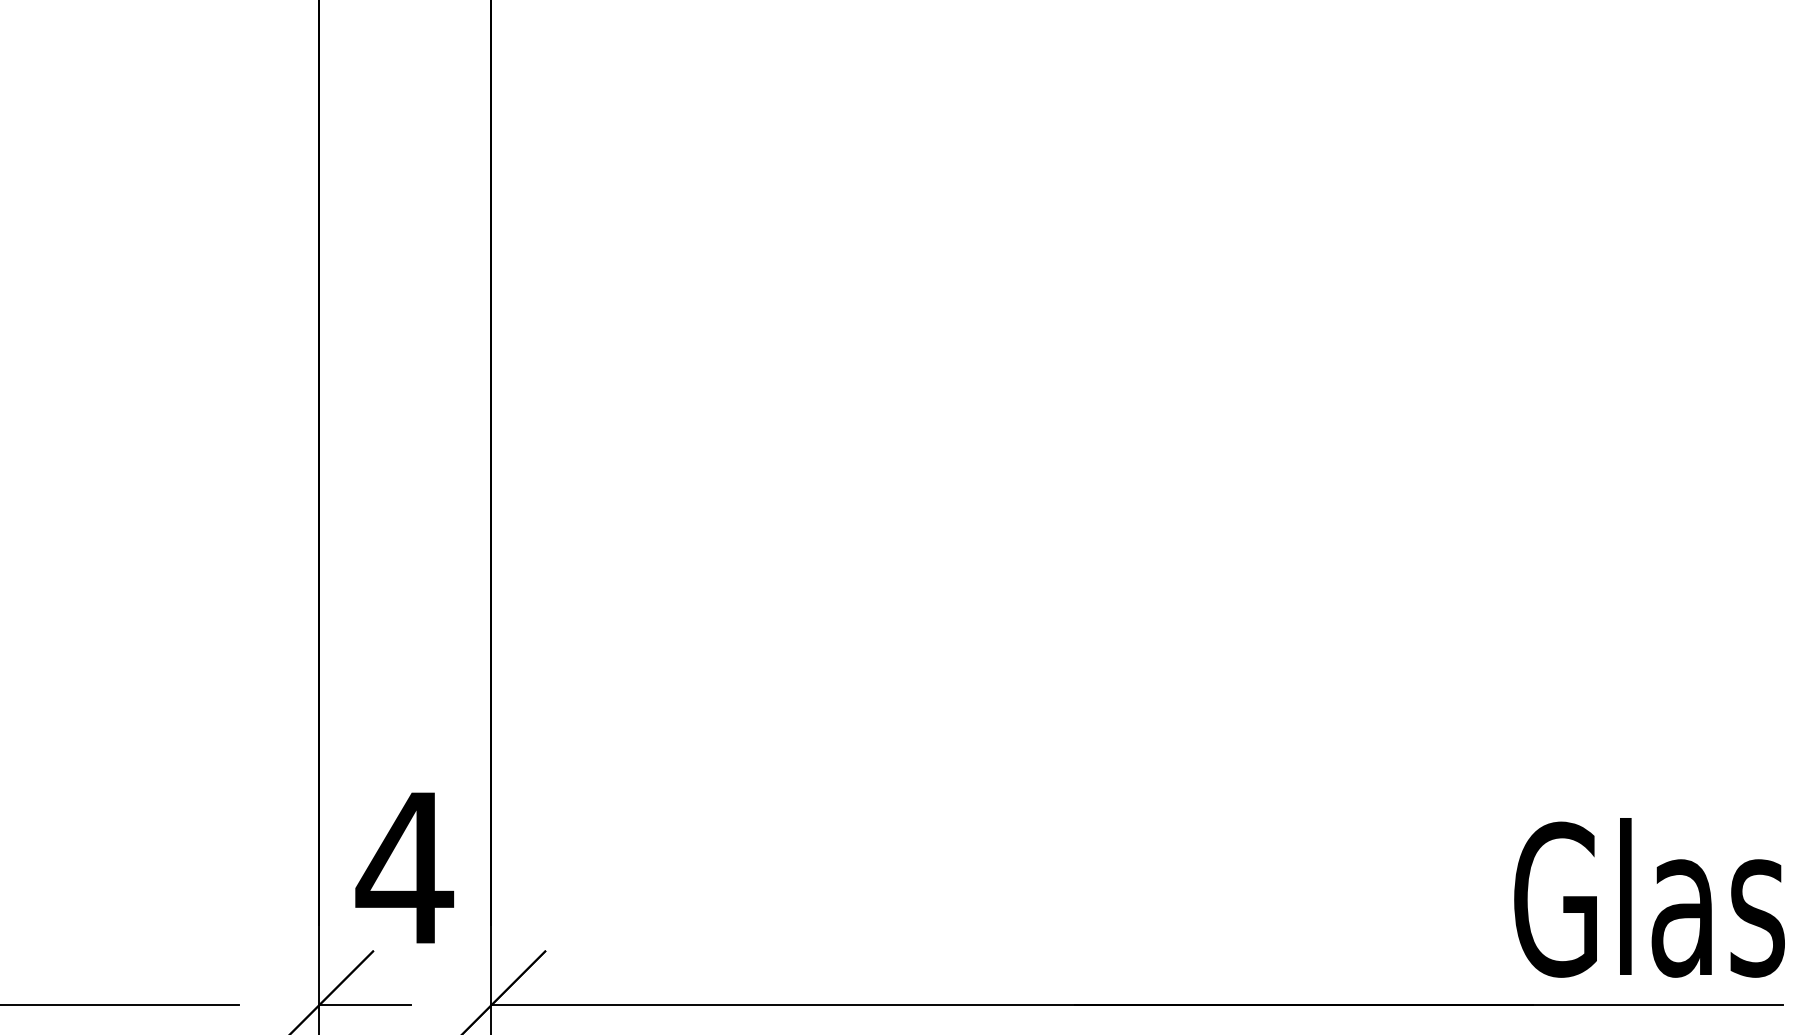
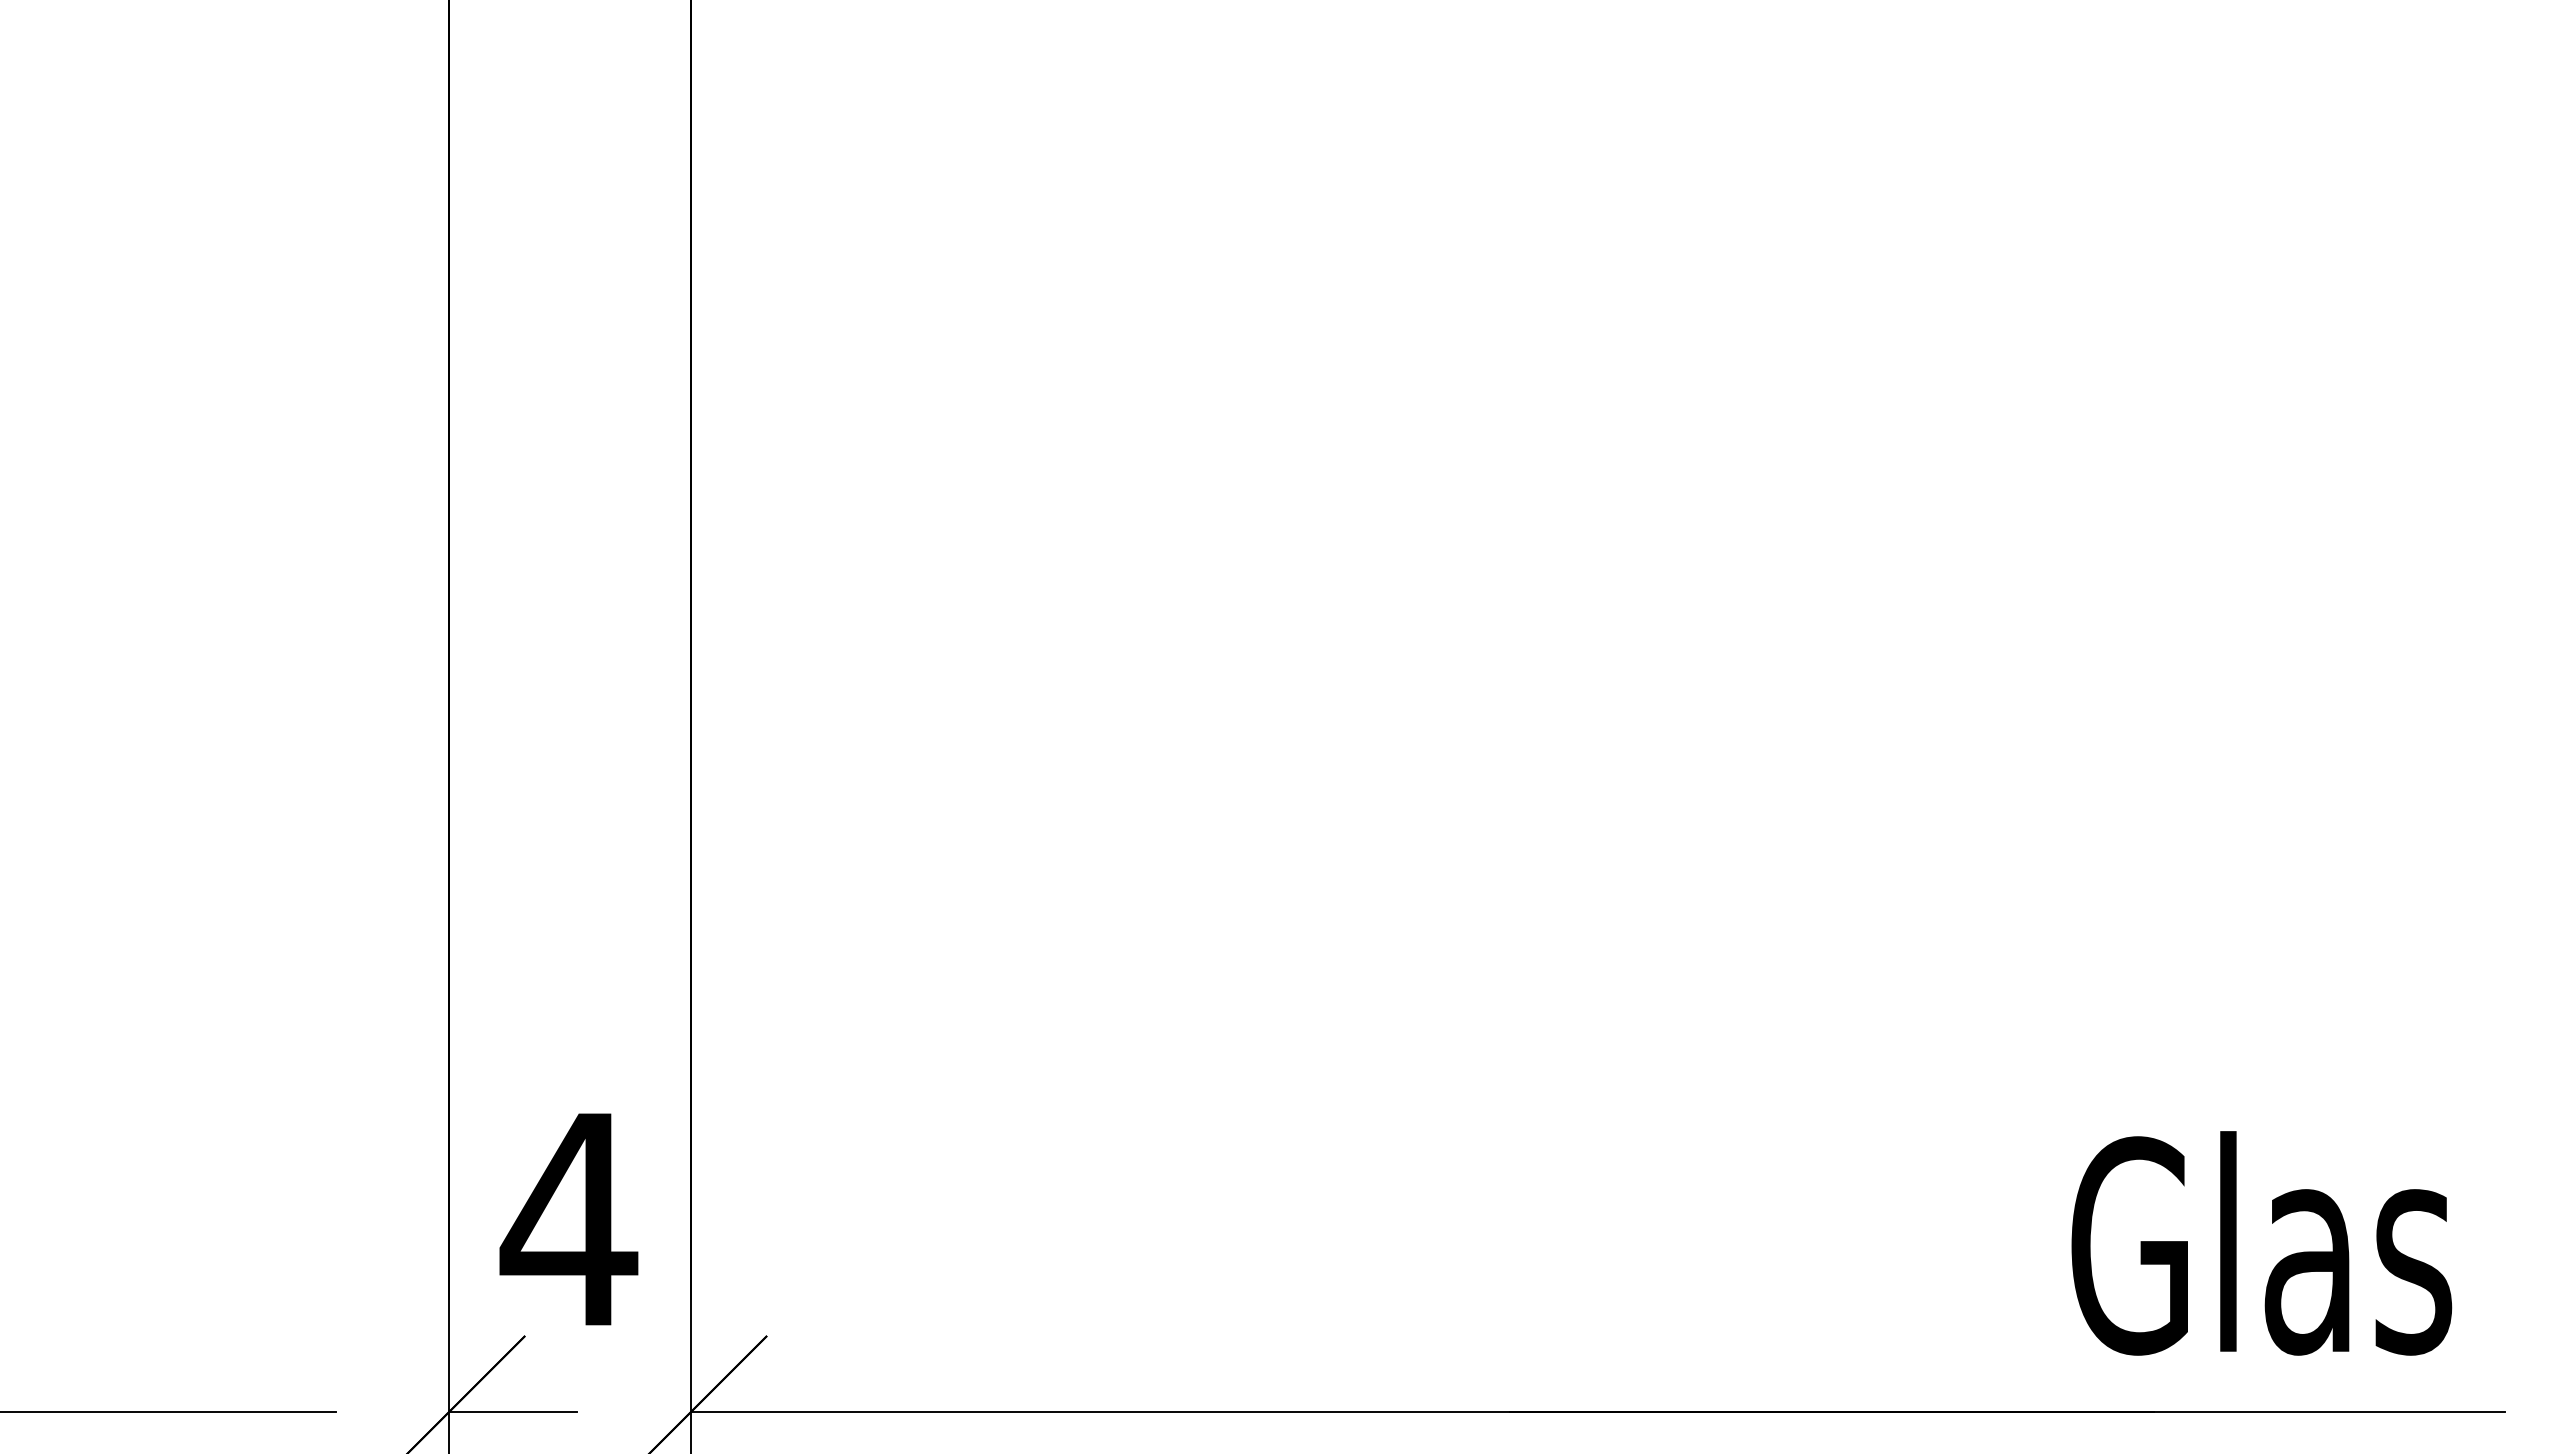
text: (1649, 897) -> (2261, 1243), moved

